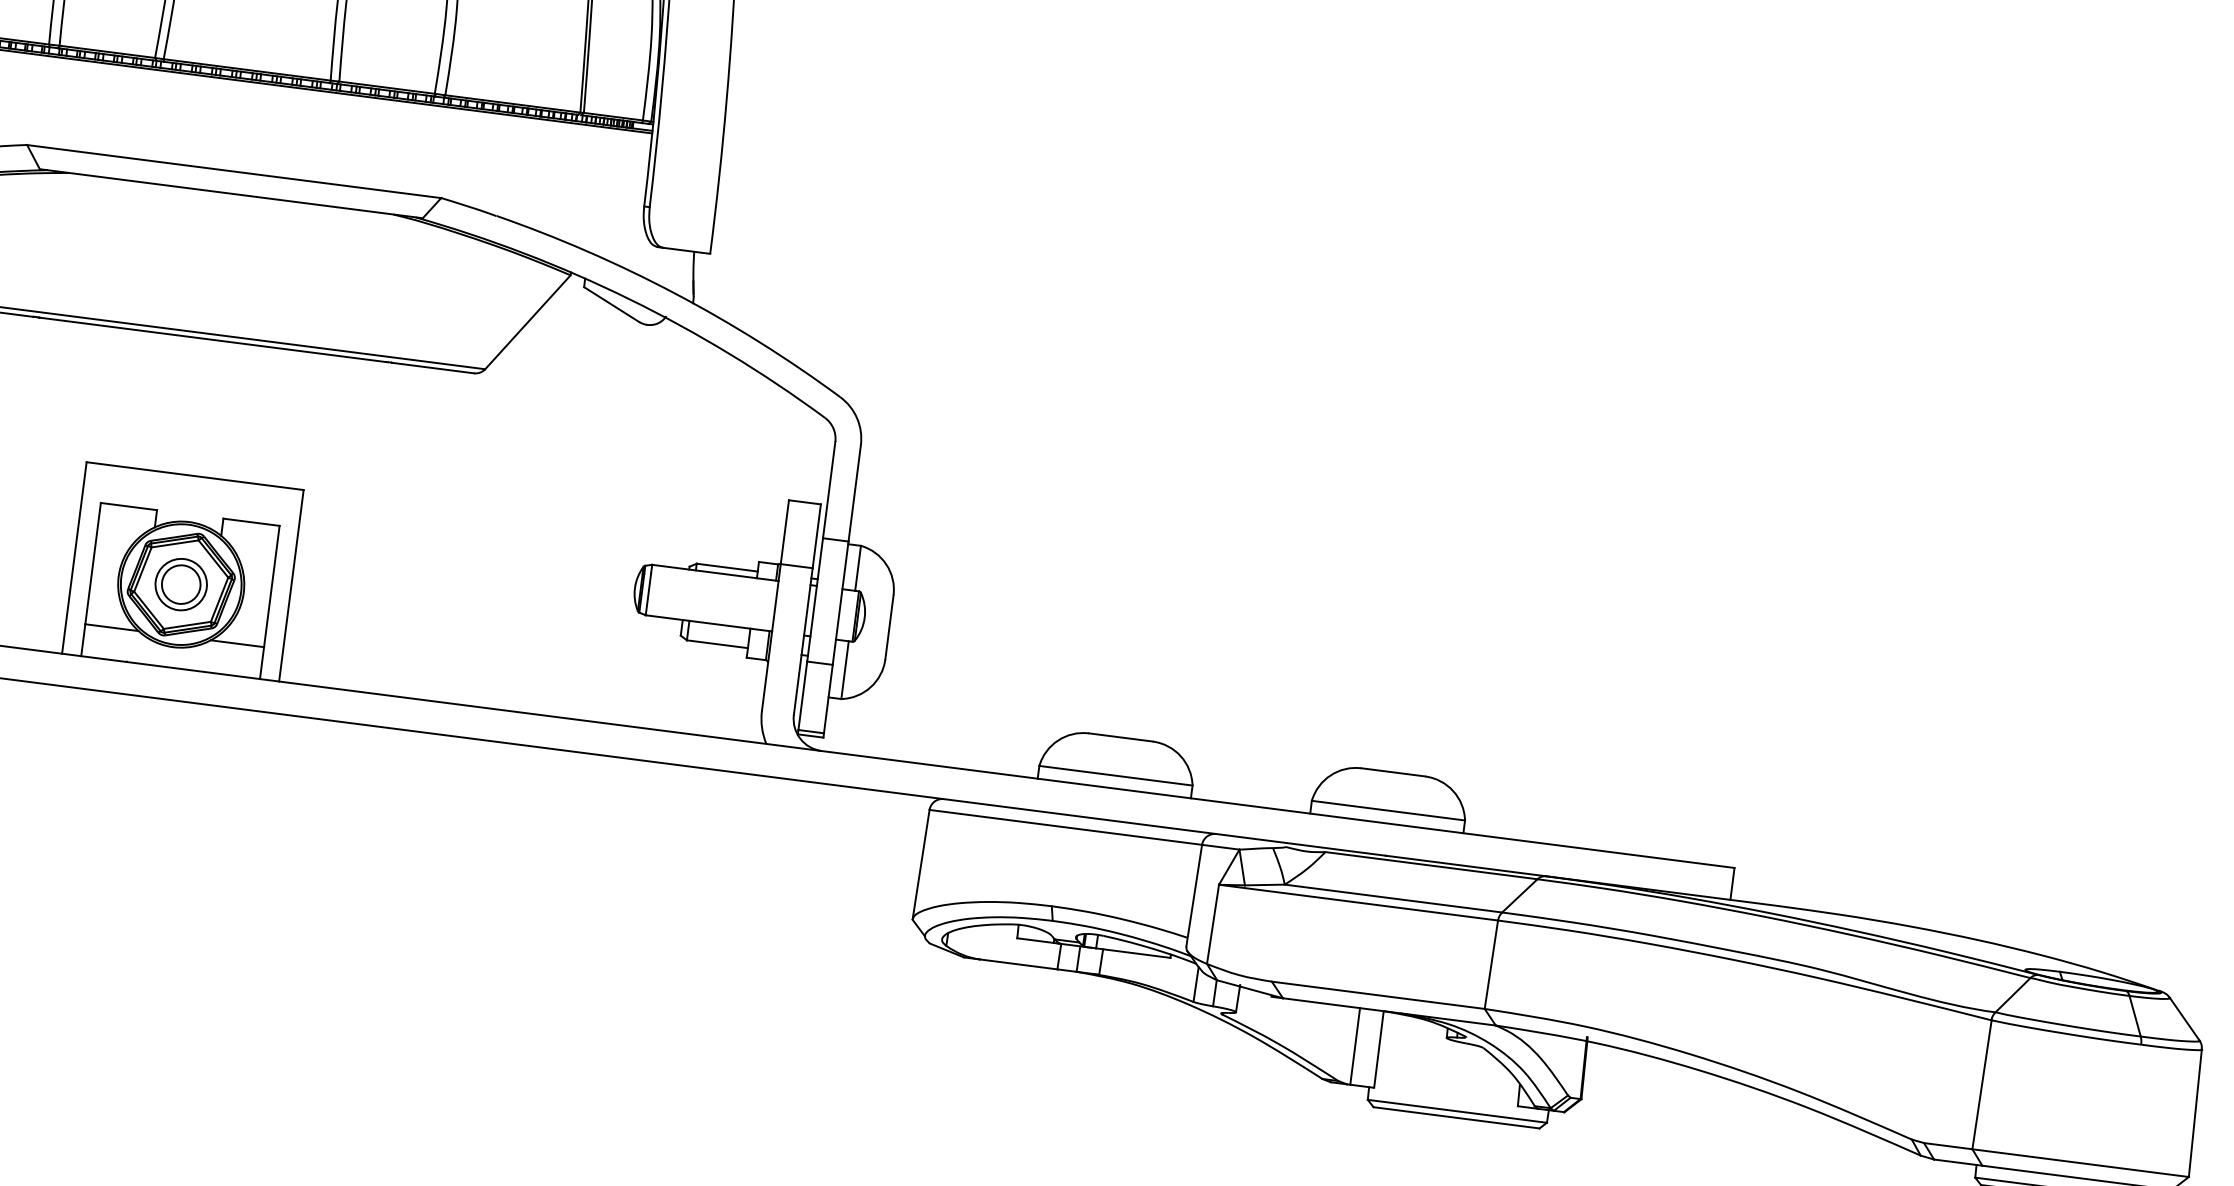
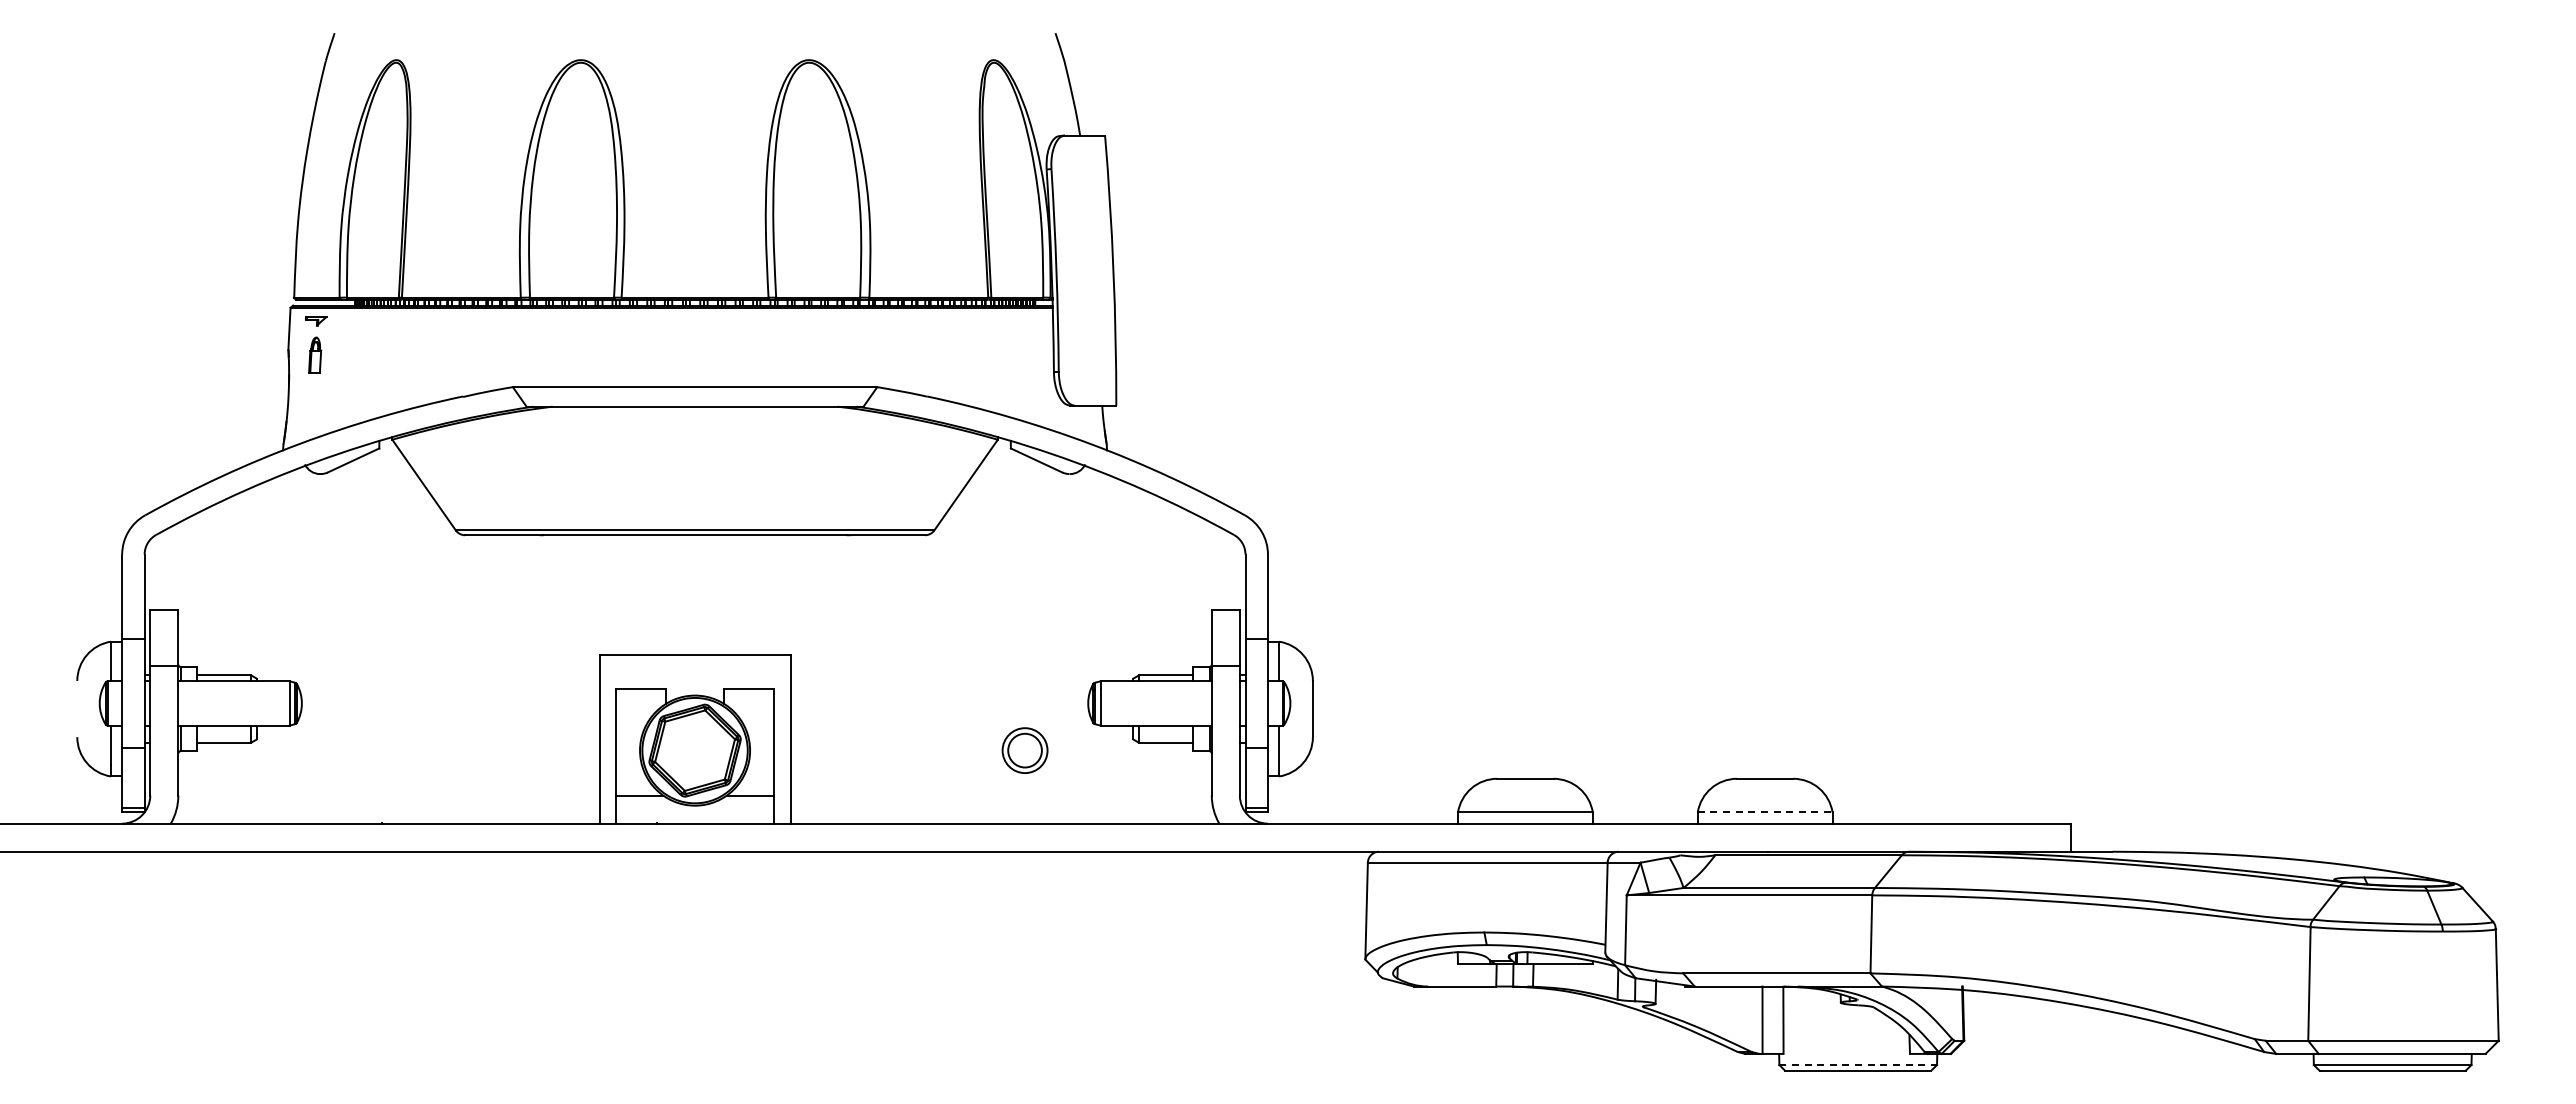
part: (180, 584) -> (1024, 750), moved
line: (1388, 810) -> (1765, 812), solid -> dashed
line: (1457, 1111) -> (1858, 1065), solid -> dashed

